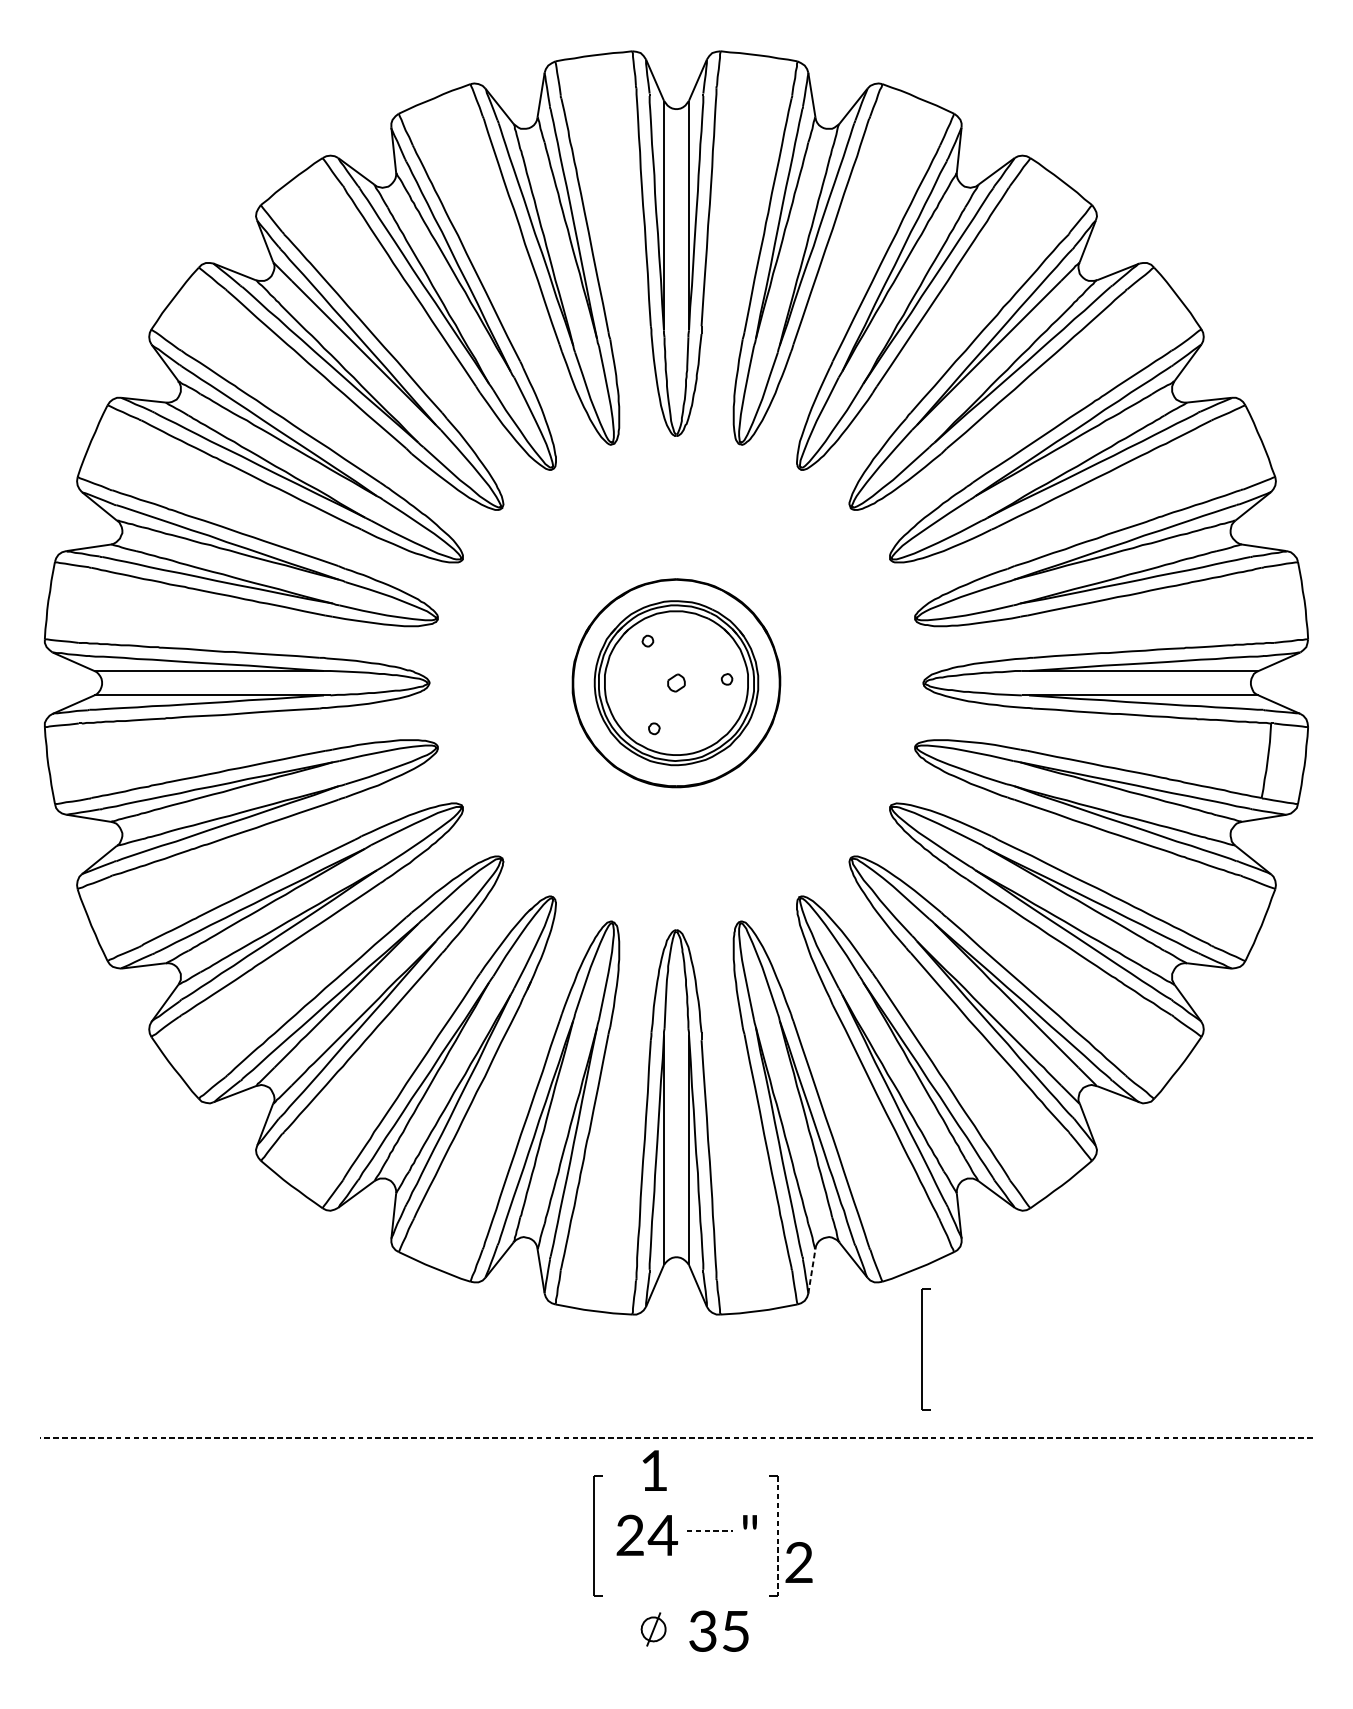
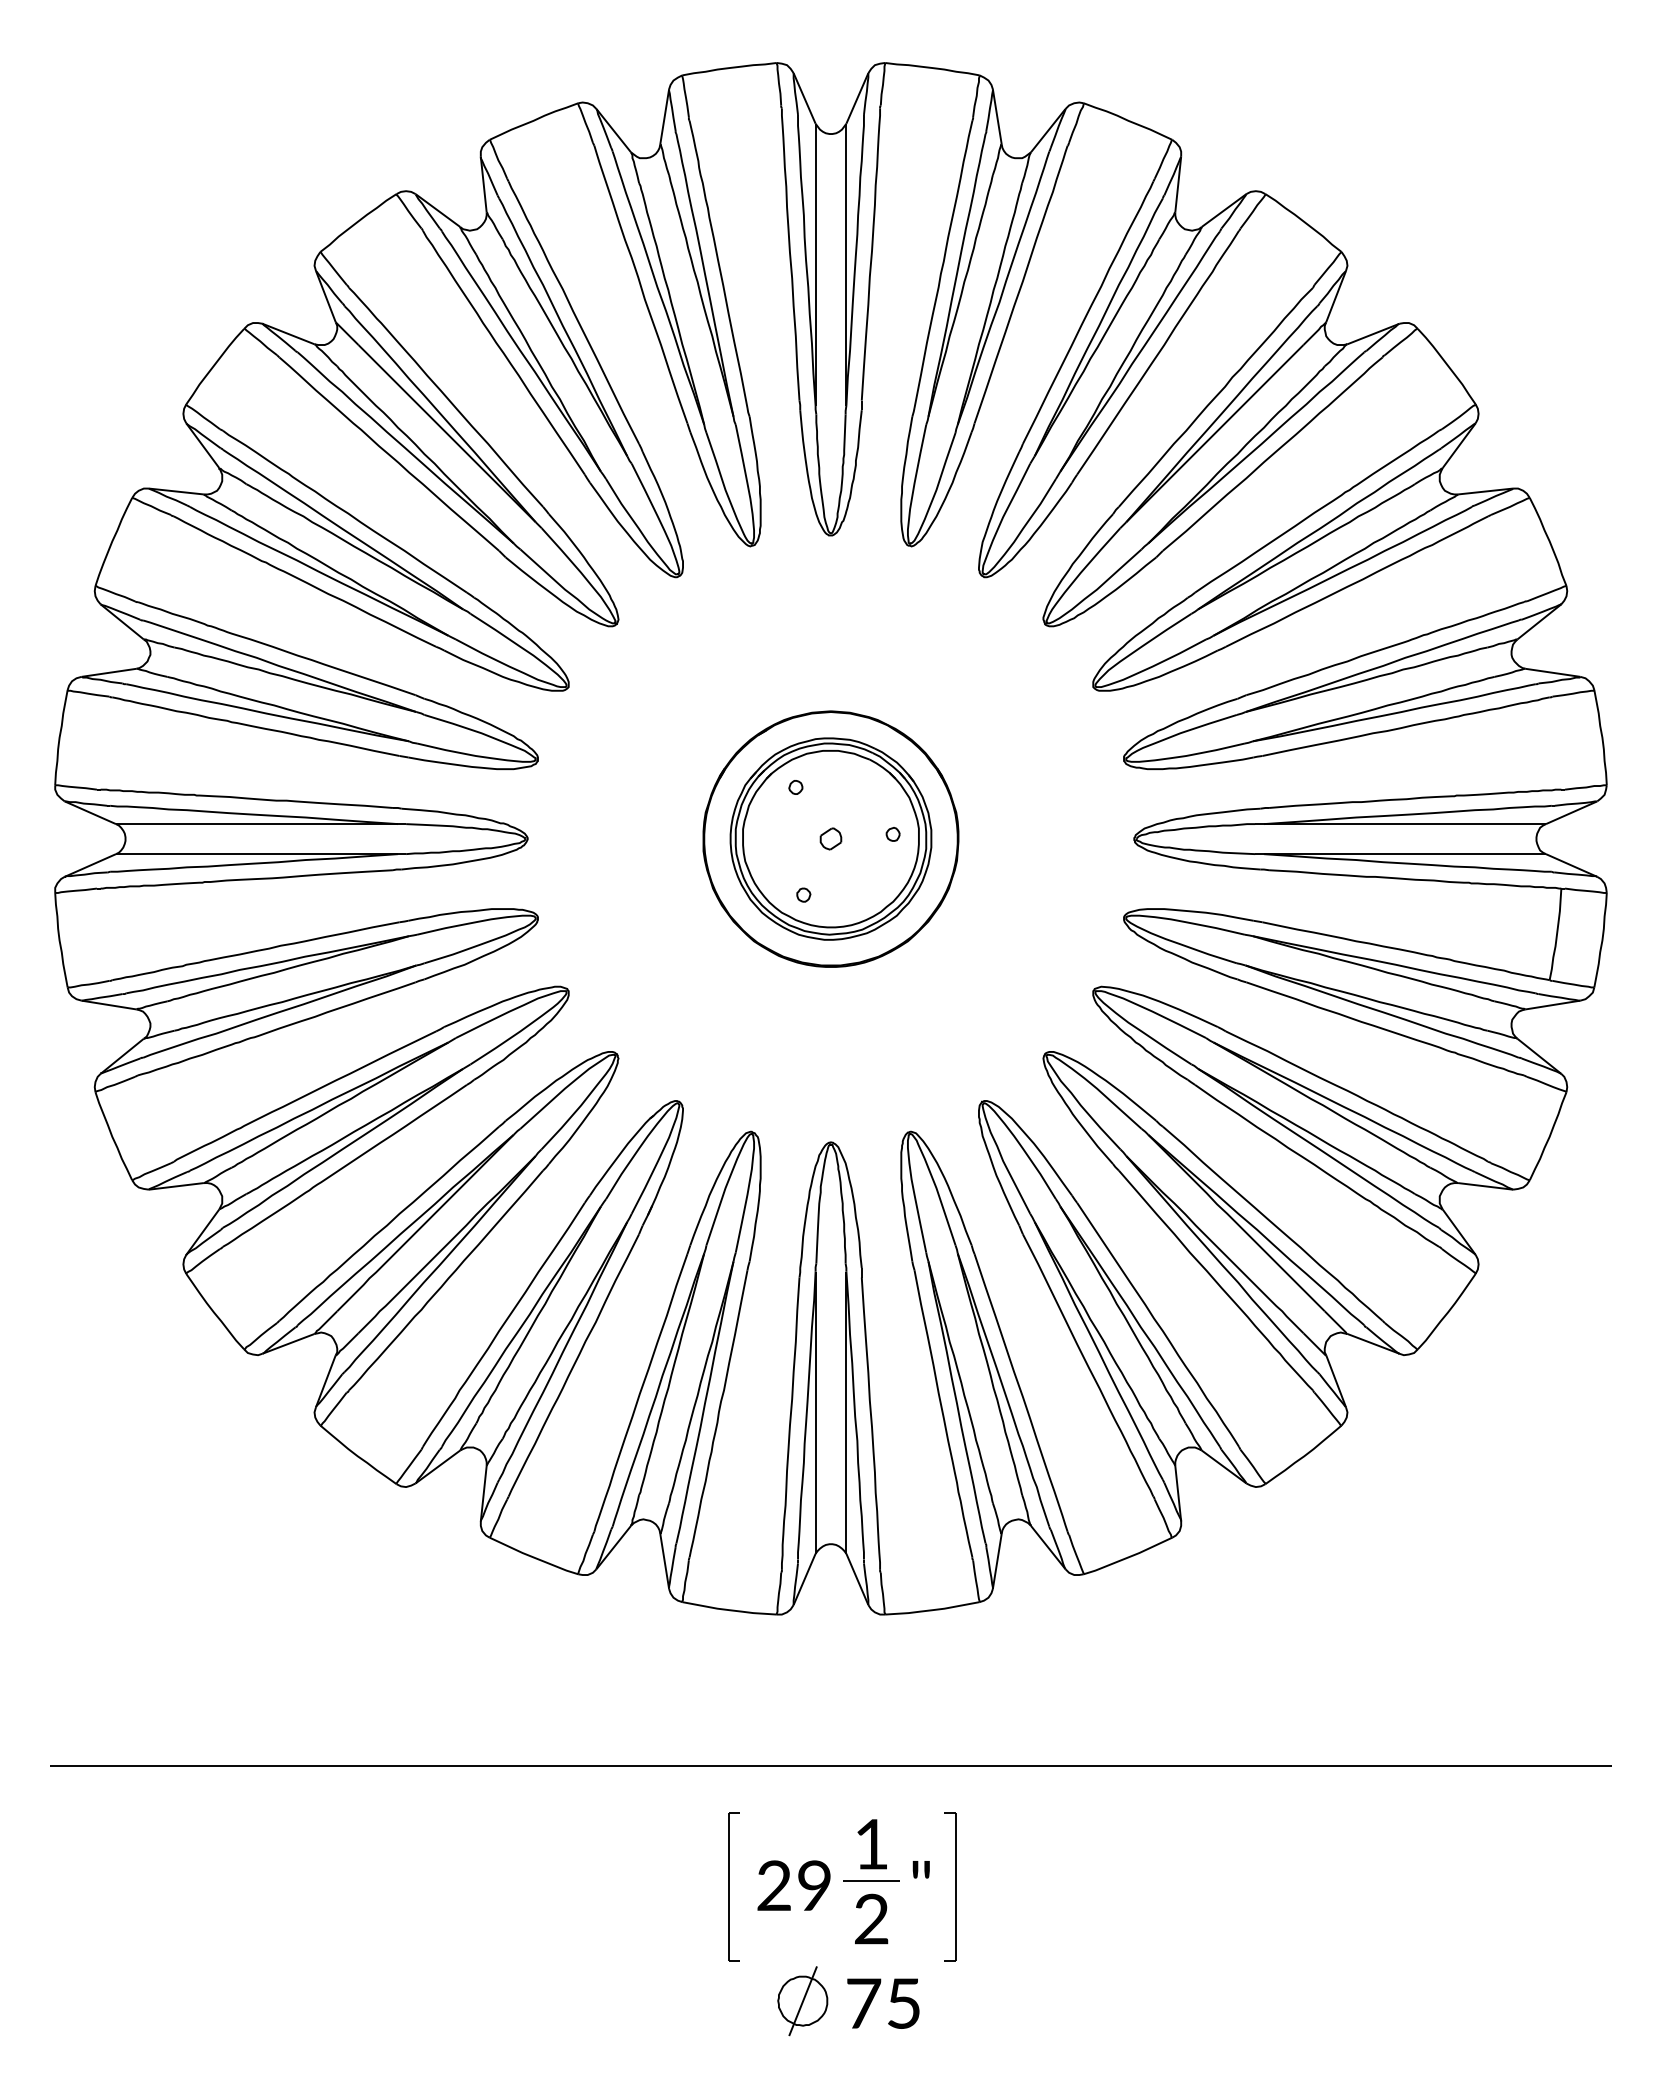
line: (812, 1271) -> (997, 1561), dashed -> solid
part: (925, 1349) -> (1136, 1657), removed
line: (676, 1437) -> (830, 1765), dashed -> solid
text: (654, 1470) -> (871, 1844), moved
line: (710, 1531) -> (872, 1880), dashed -> solid
text: (662, 1535) -> (813, 1885), 24 -> 29
line: (777, 1535) -> (955, 1886), dashed -> solid
text: (799, 1562) -> (871, 1918), moved
part: (653, 1629) -> (802, 2001), size x1.67
text: (702, 1631) -> (863, 2003), 35 -> 75

